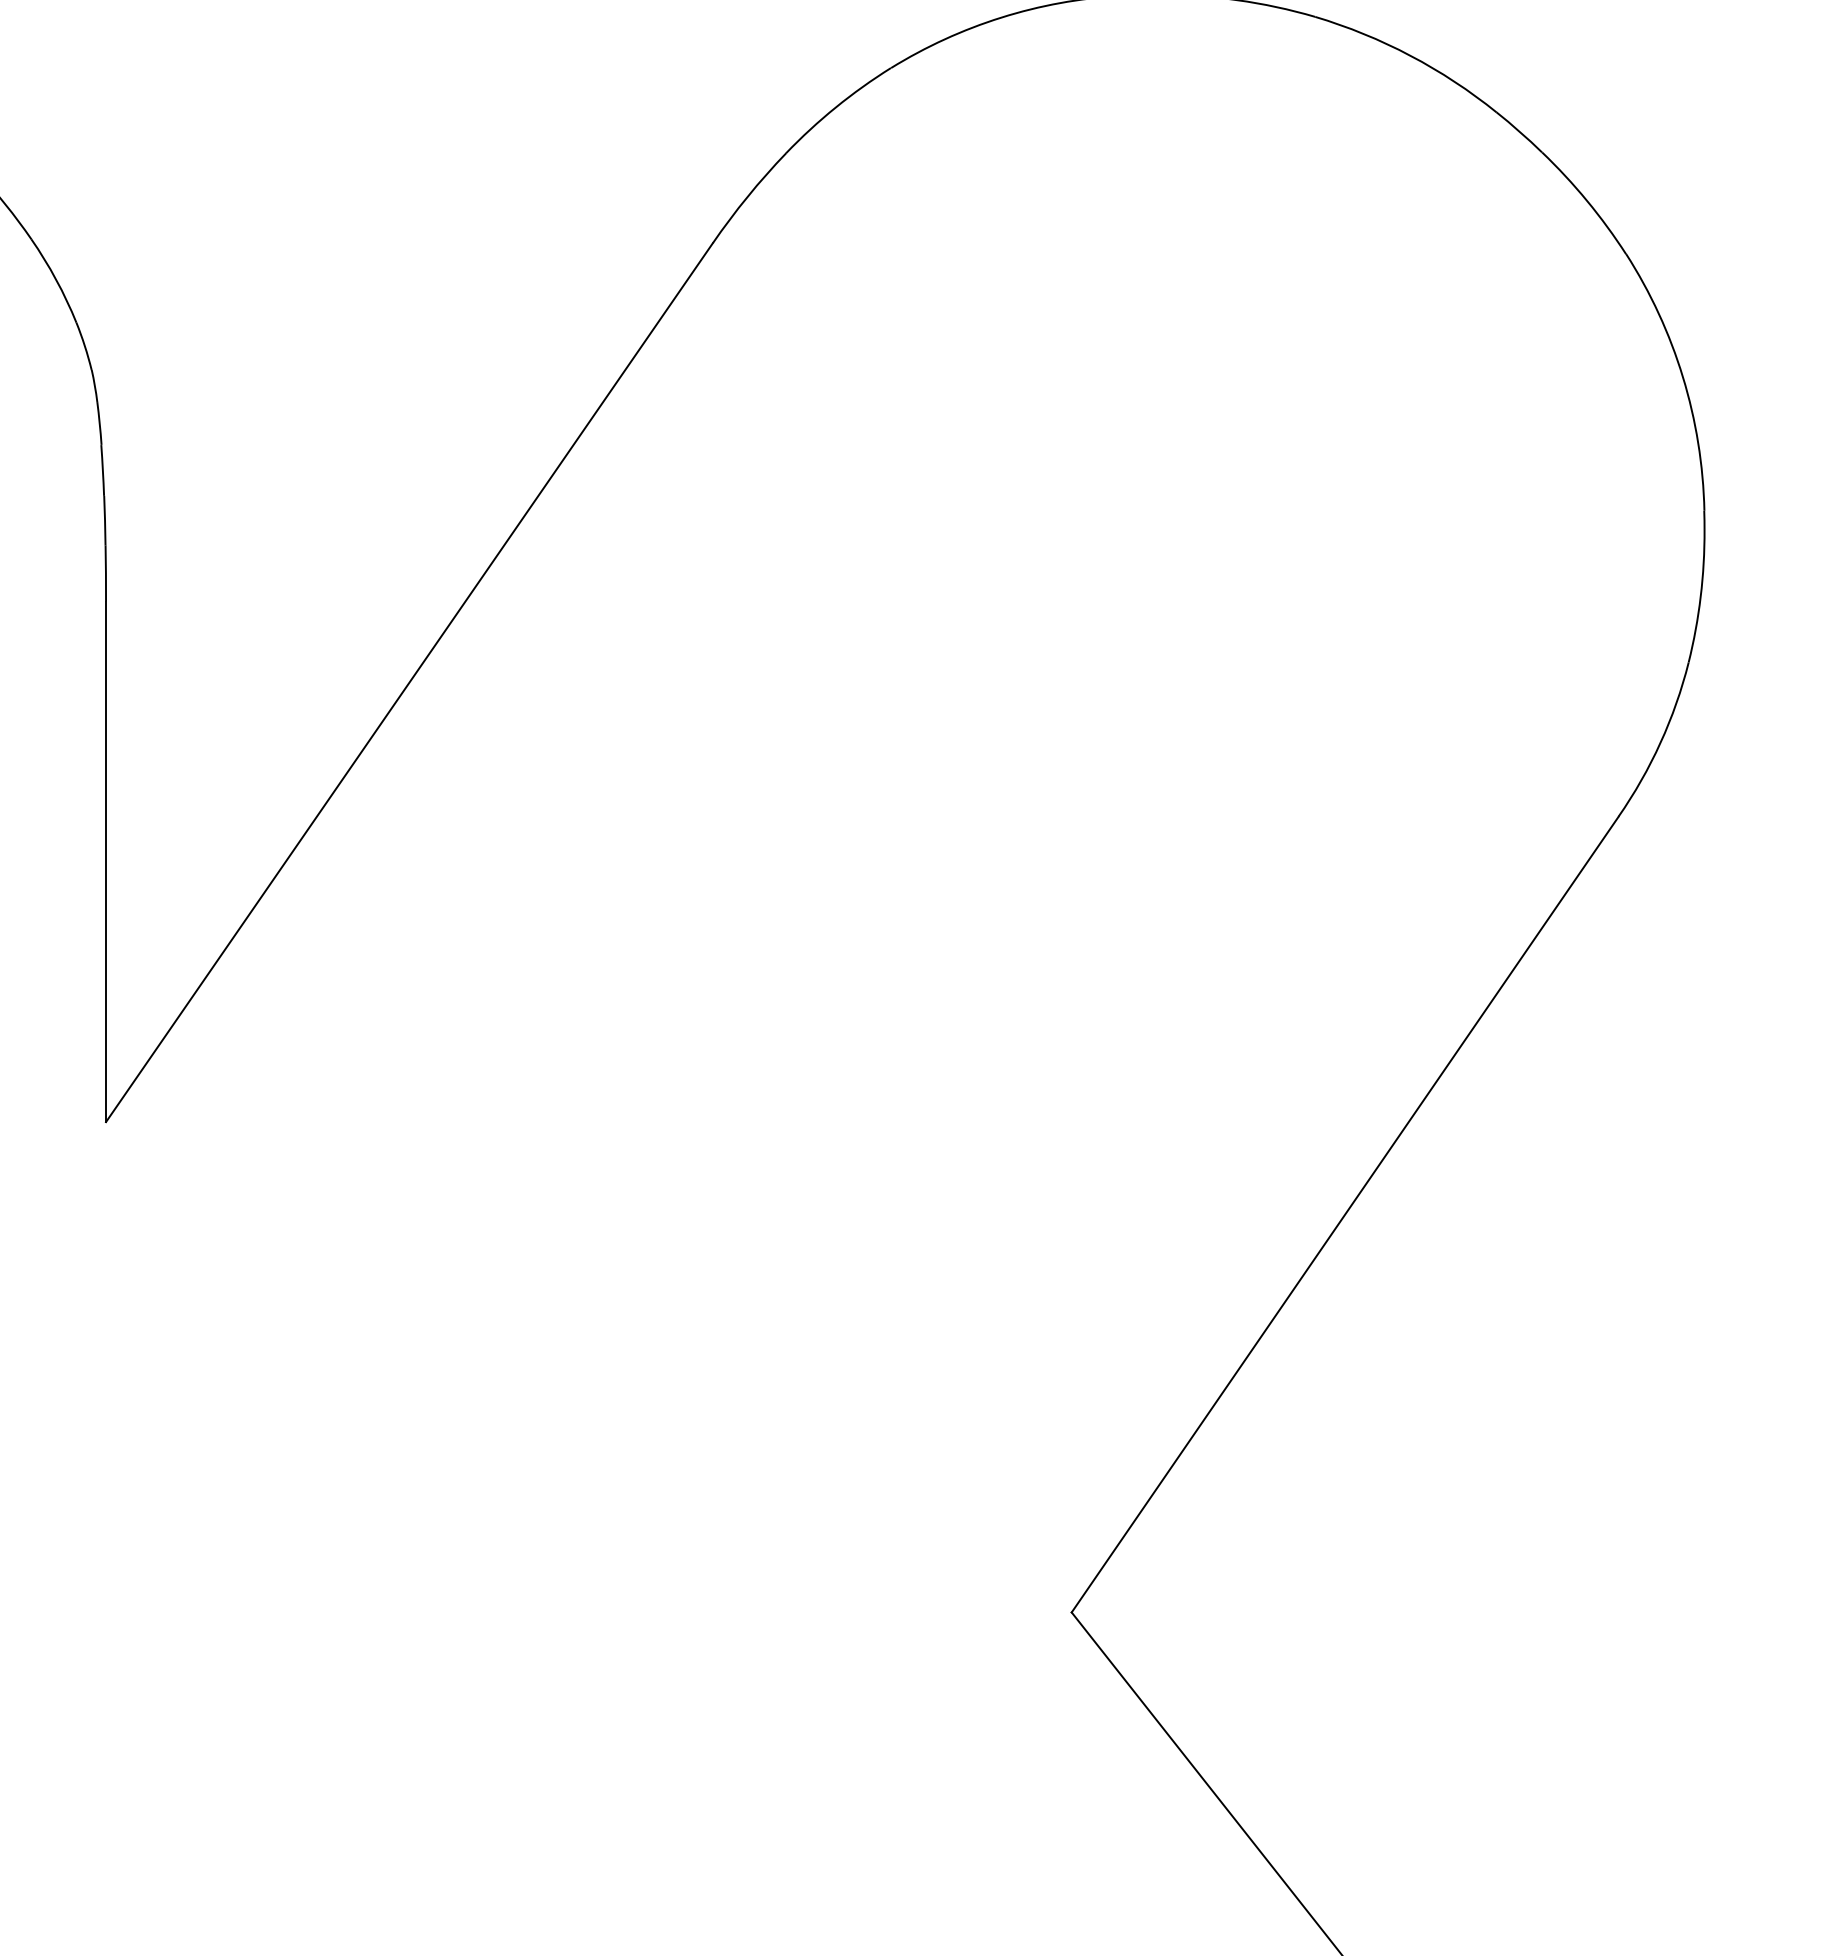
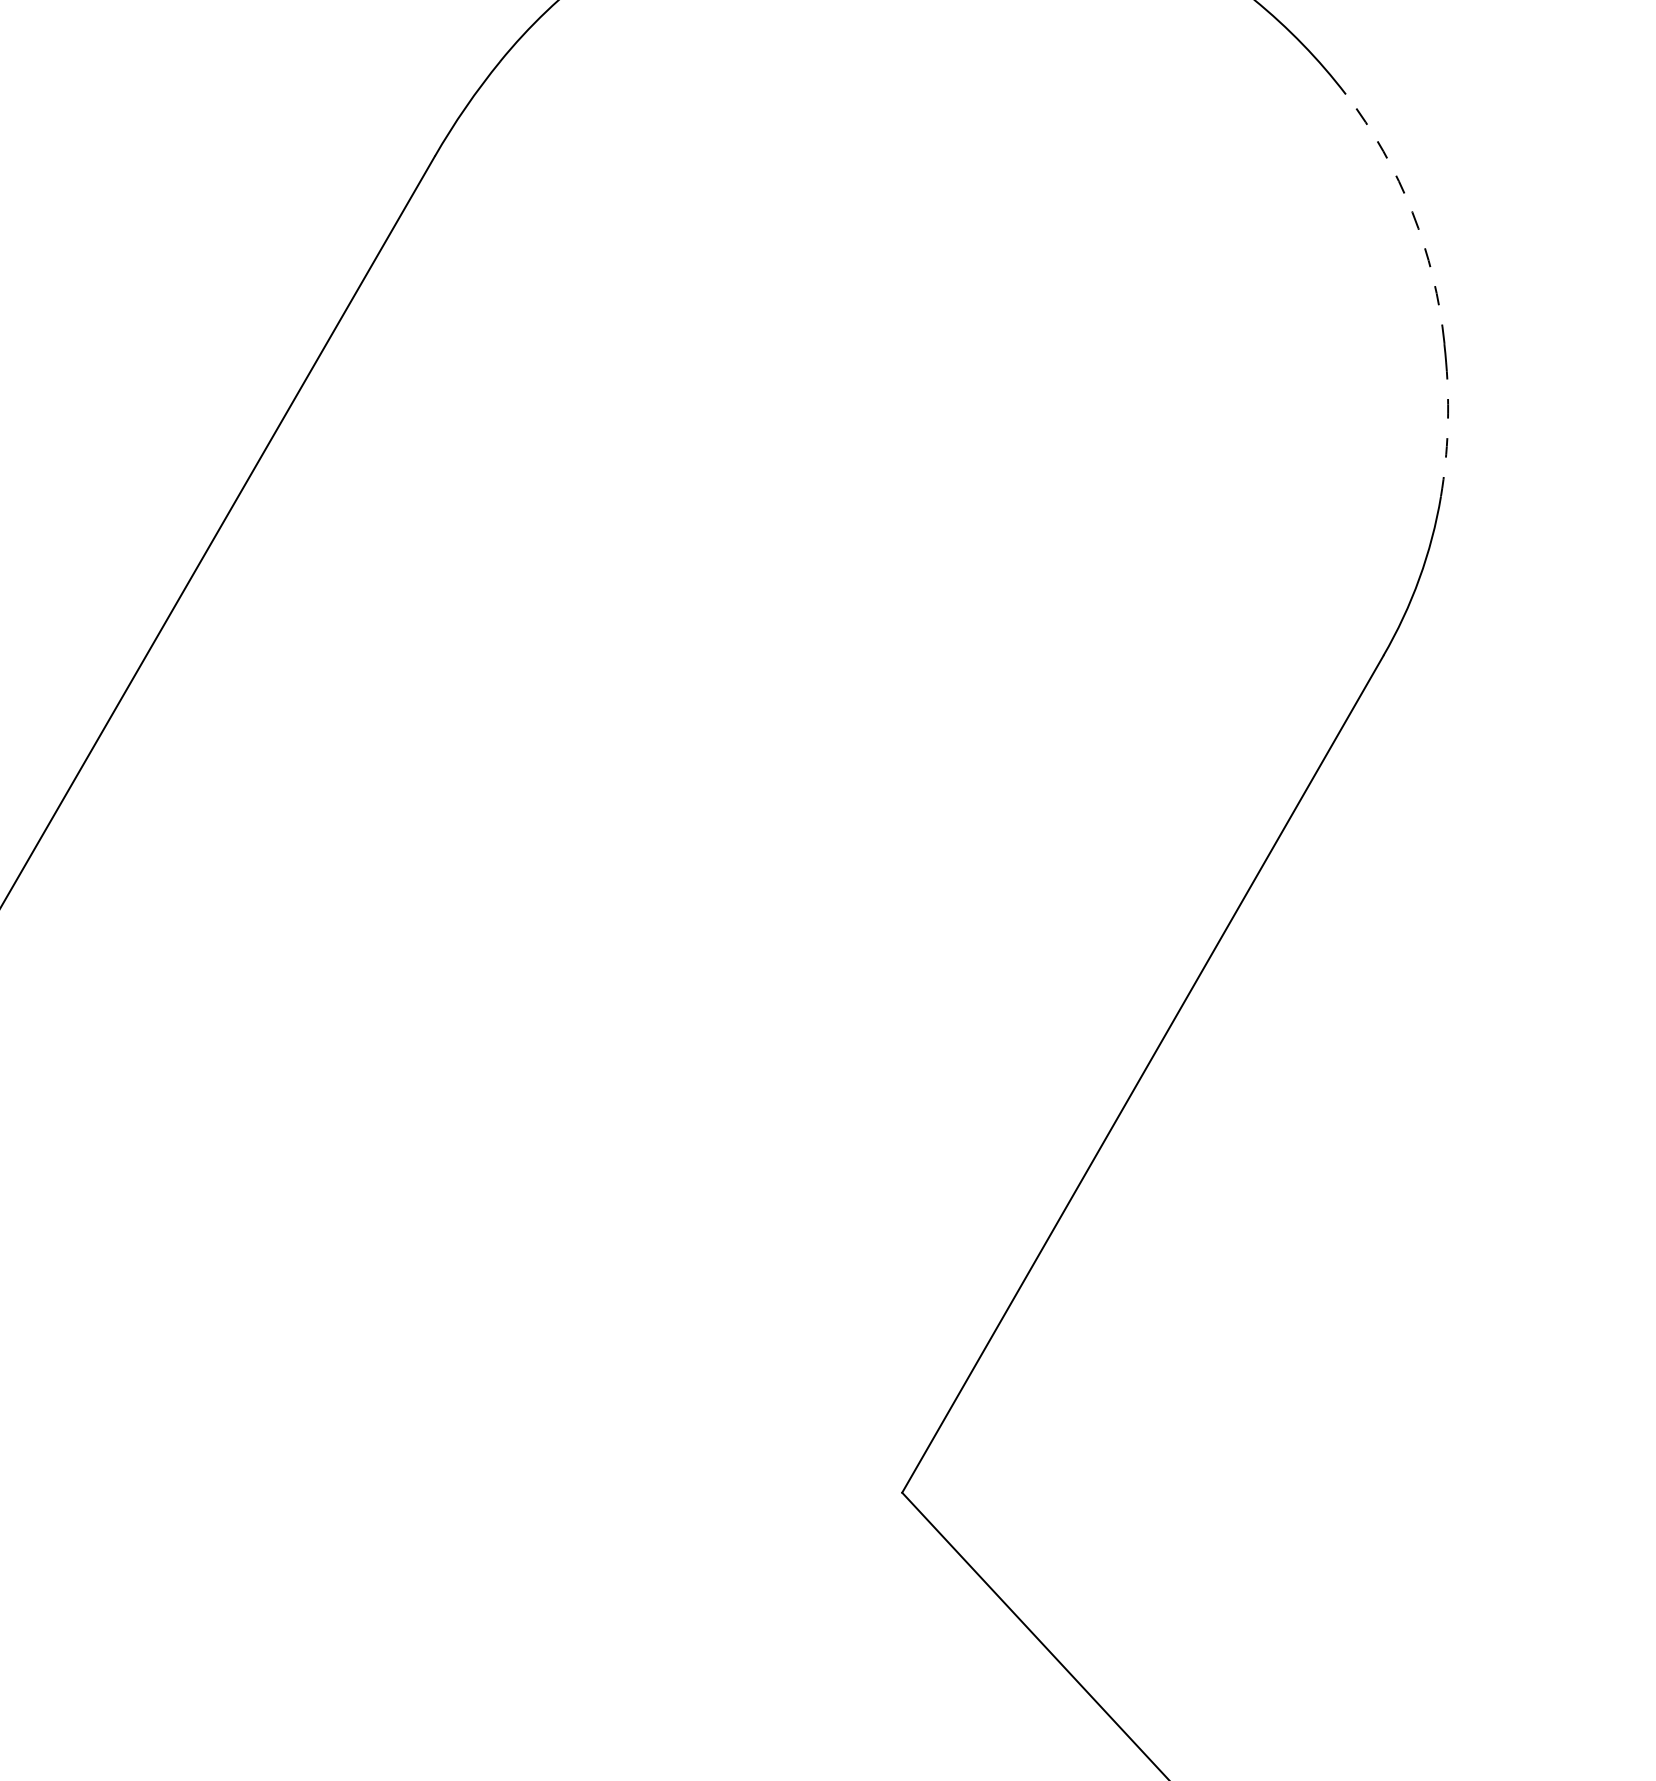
arc: (1682, 377) -> (1411, 212), solid -> dashed
arc: (1700, 596) -> (1447, 429), solid -> dashed

